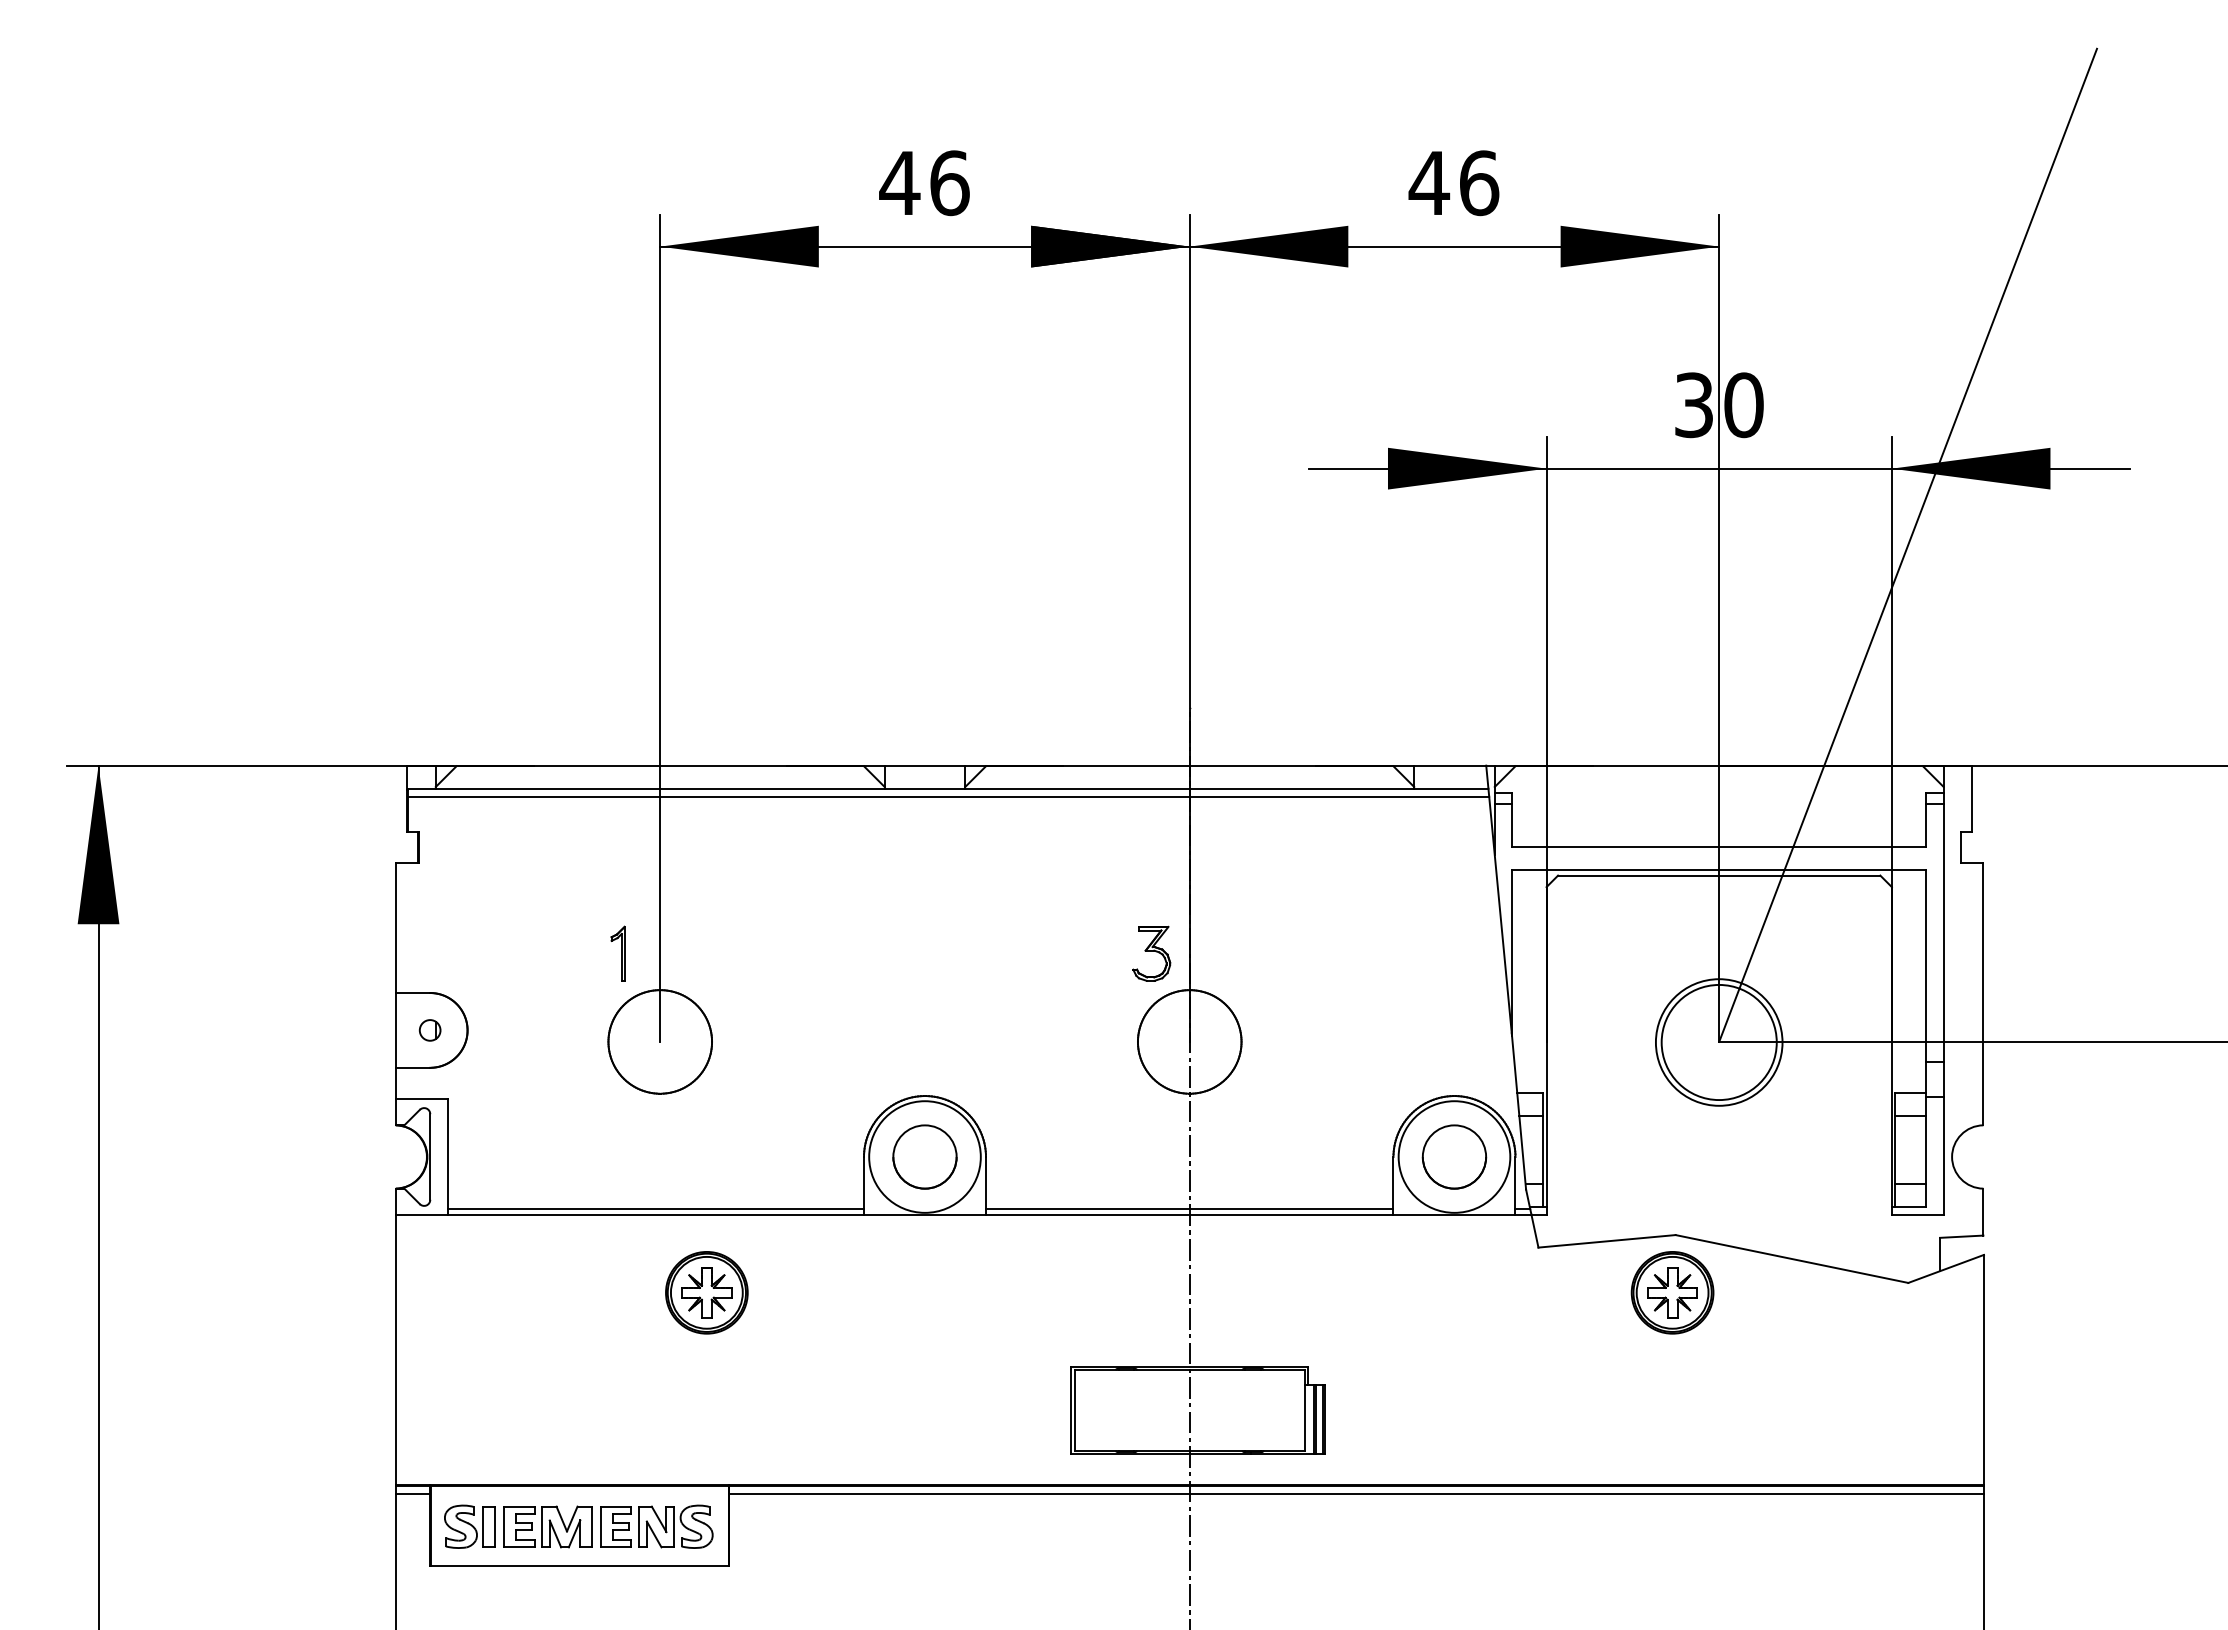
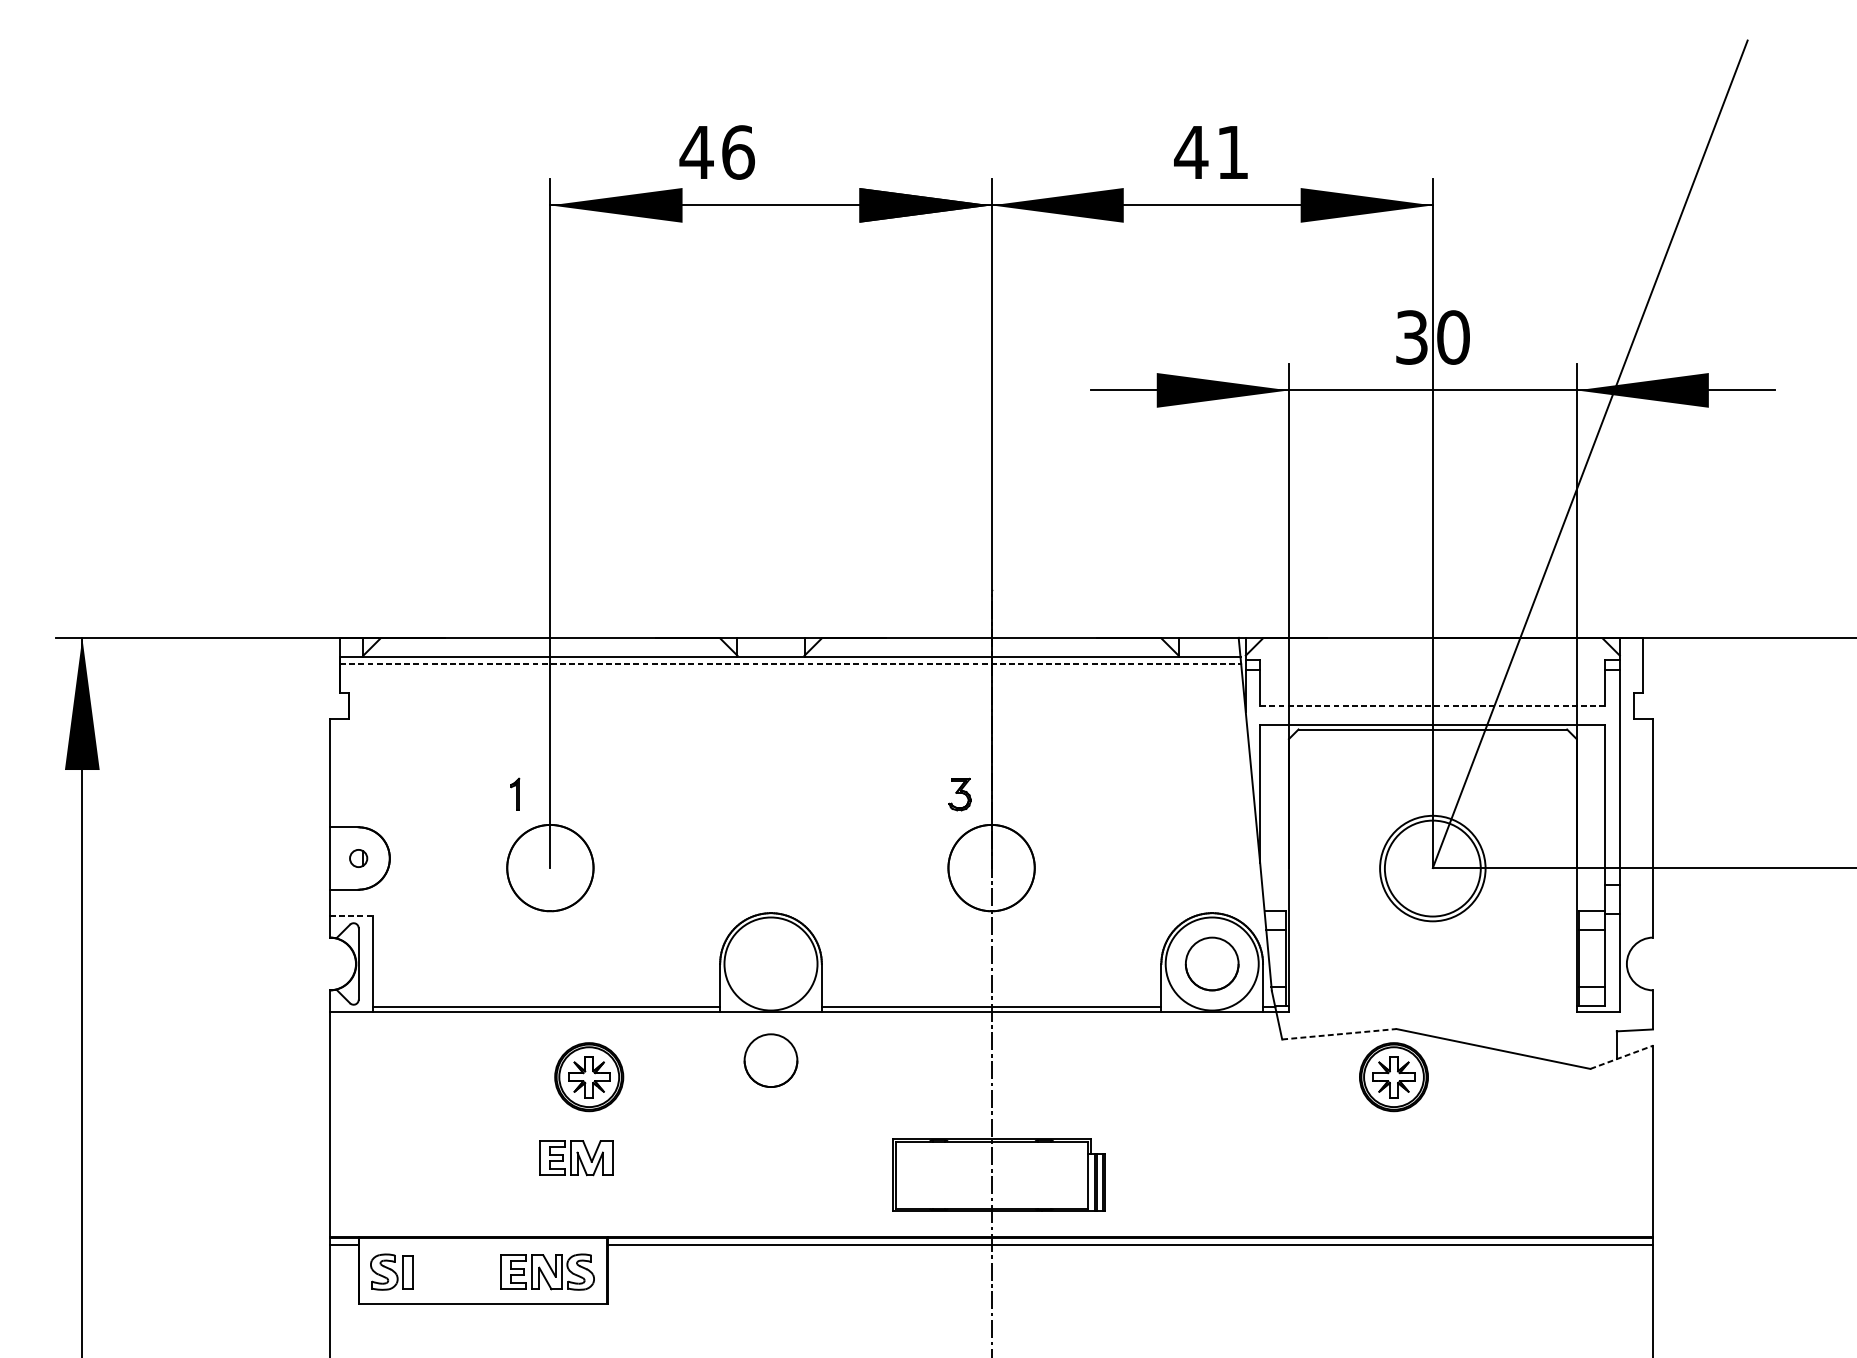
text: (924, 183) -> (717, 152), moved
text: (1479, 183) -> (1233, 152), 46 -> 41
line: (948, 796) -> (790, 663), solid -> dashed
line: (1719, 846) -> (1433, 705), solid -> dashed
part: (617, 953) -> (514, 794), size x0.7
part: (1151, 953) -> (959, 794), size x0.7
line: (421, 1099) -> (351, 916), solid -> dashed
circle: (924, 1156) -> (770, 1060), moved
line: (1607, 1241) -> (1339, 1034), solid -> dashed
line: (1946, 1268) -> (1622, 1056), solid -> dashed
part: (547, 1526) -> (575, 1157), moved

